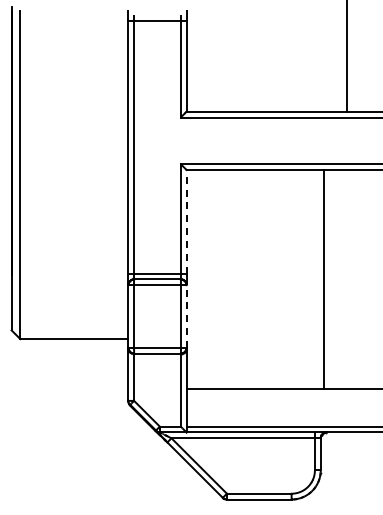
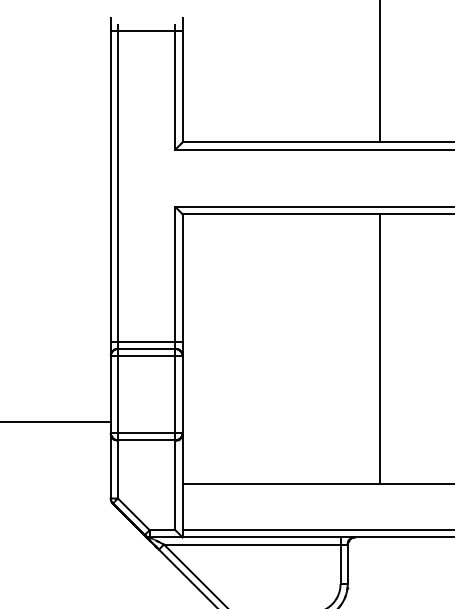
line: (186, 221) -> (182, 277), dashed -> solid
line: (324, 279) -> (380, 349), moved
line: (186, 316) -> (182, 394), dashed -> solid

